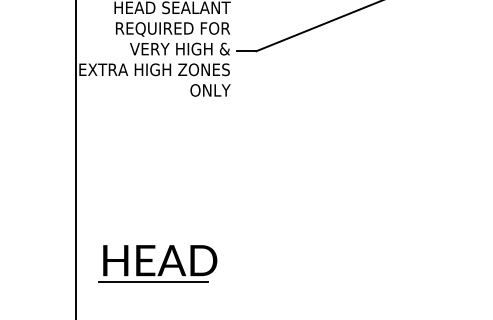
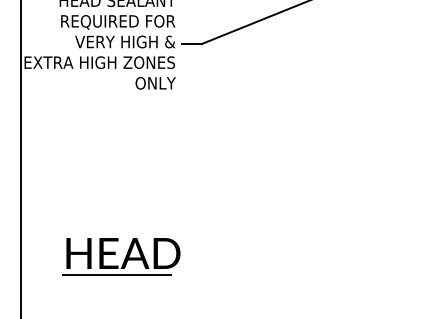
part: (157, 263) -> (120, 256), moved

